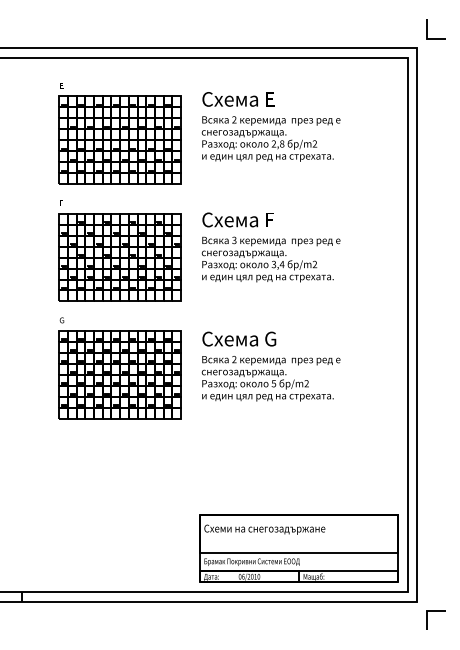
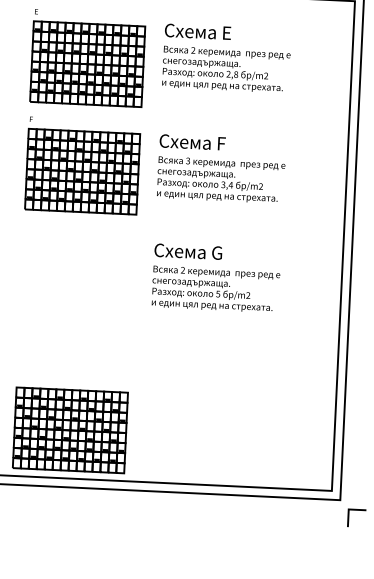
part: (119, 368) -> (77, 273), removed
part: (119, 539) -> (69, 430), added
part: (298, 548) -> (233, 446), removed

